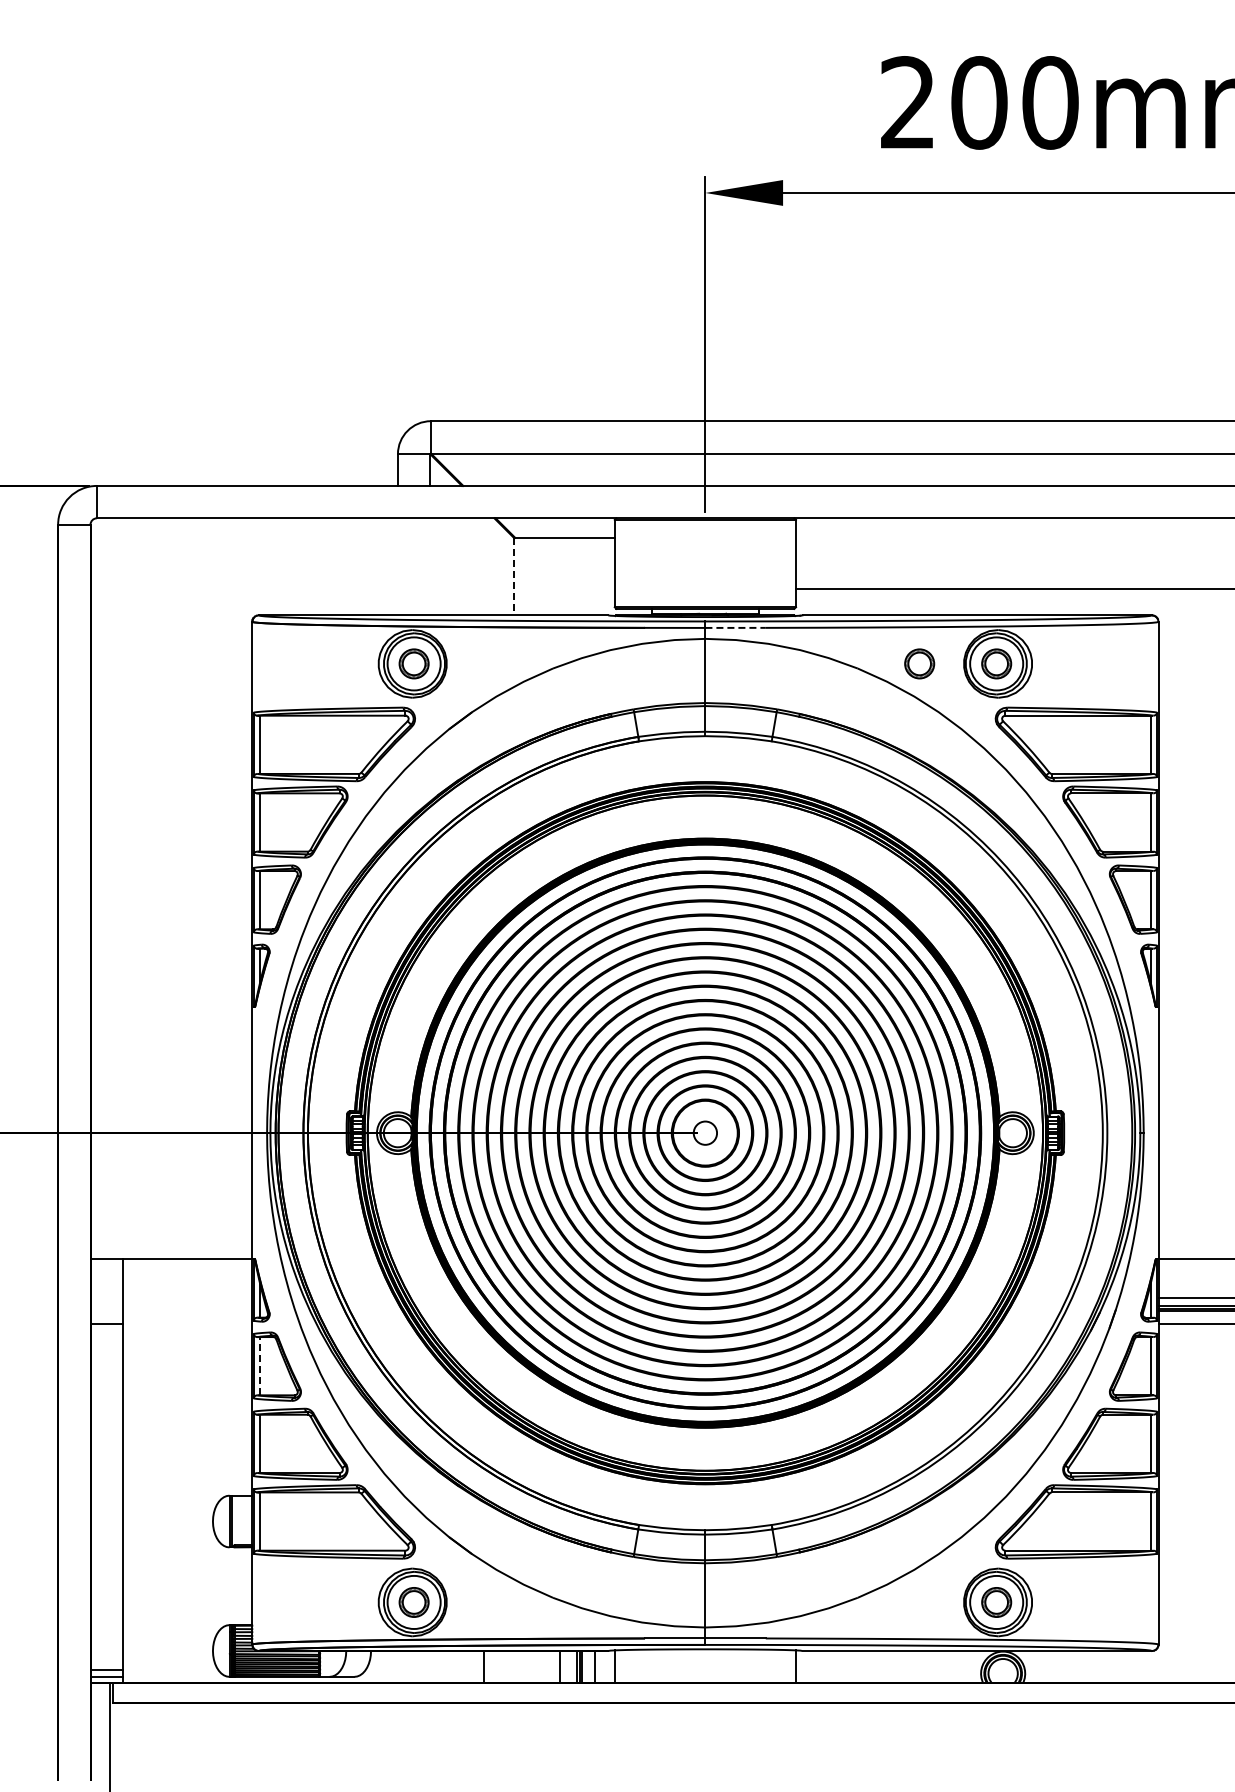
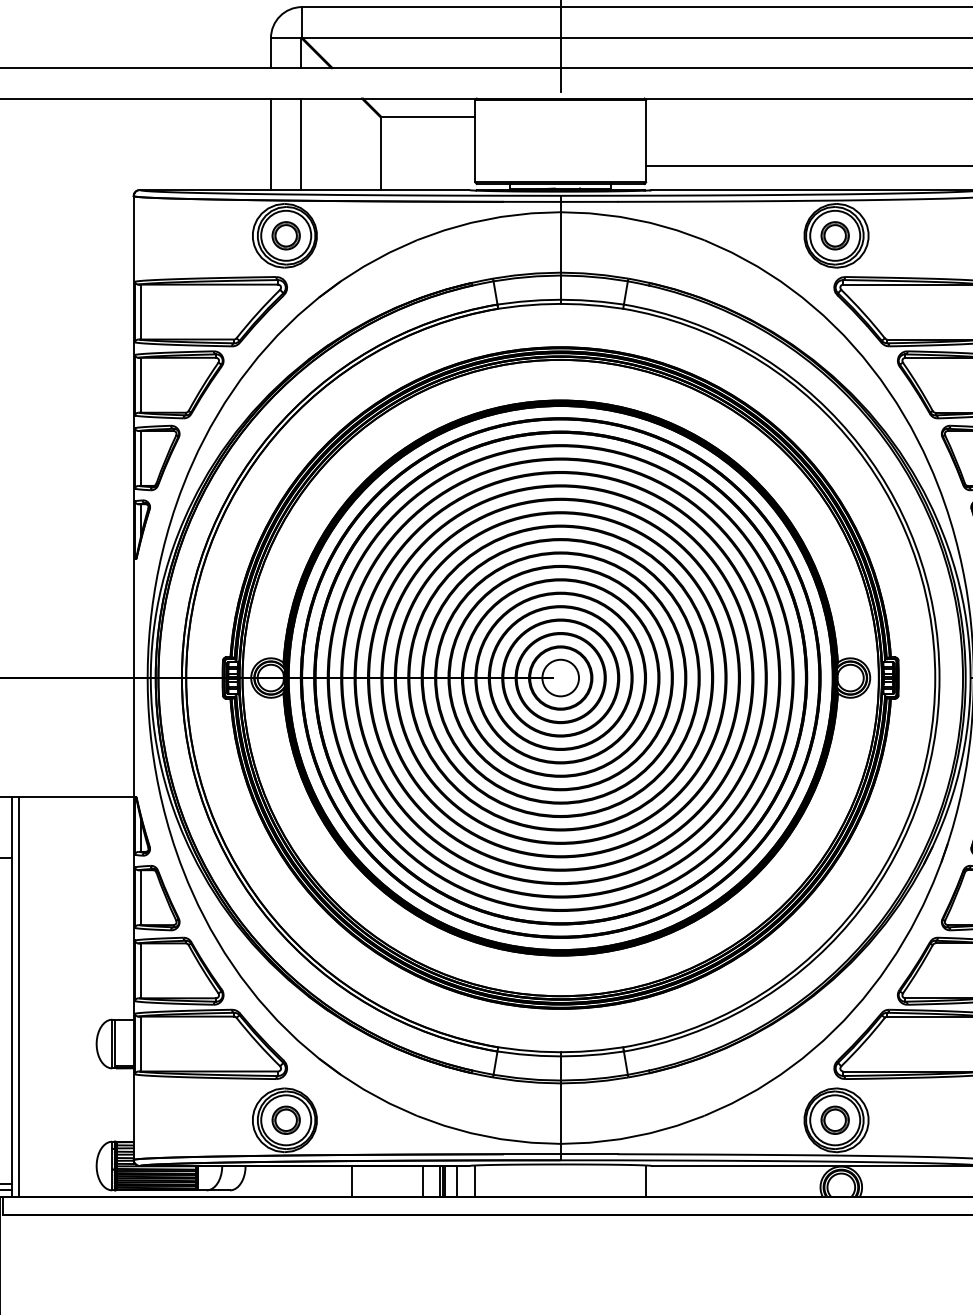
line: (397, 566) -> (270, 144), added
line: (430, 566) -> (301, 144), added
line: (514, 576) -> (380, 153), dashed -> solid
line: (736, 627) -> (590, 201), dashed -> solid
part: (919, 663) -> (762, 235), removed
circle: (704, 1132) -> (559, 677), size x1.67
line: (260, 1365) -> (141, 896), dashed -> solid
line: (130, 1471) -> (18, 996), added

